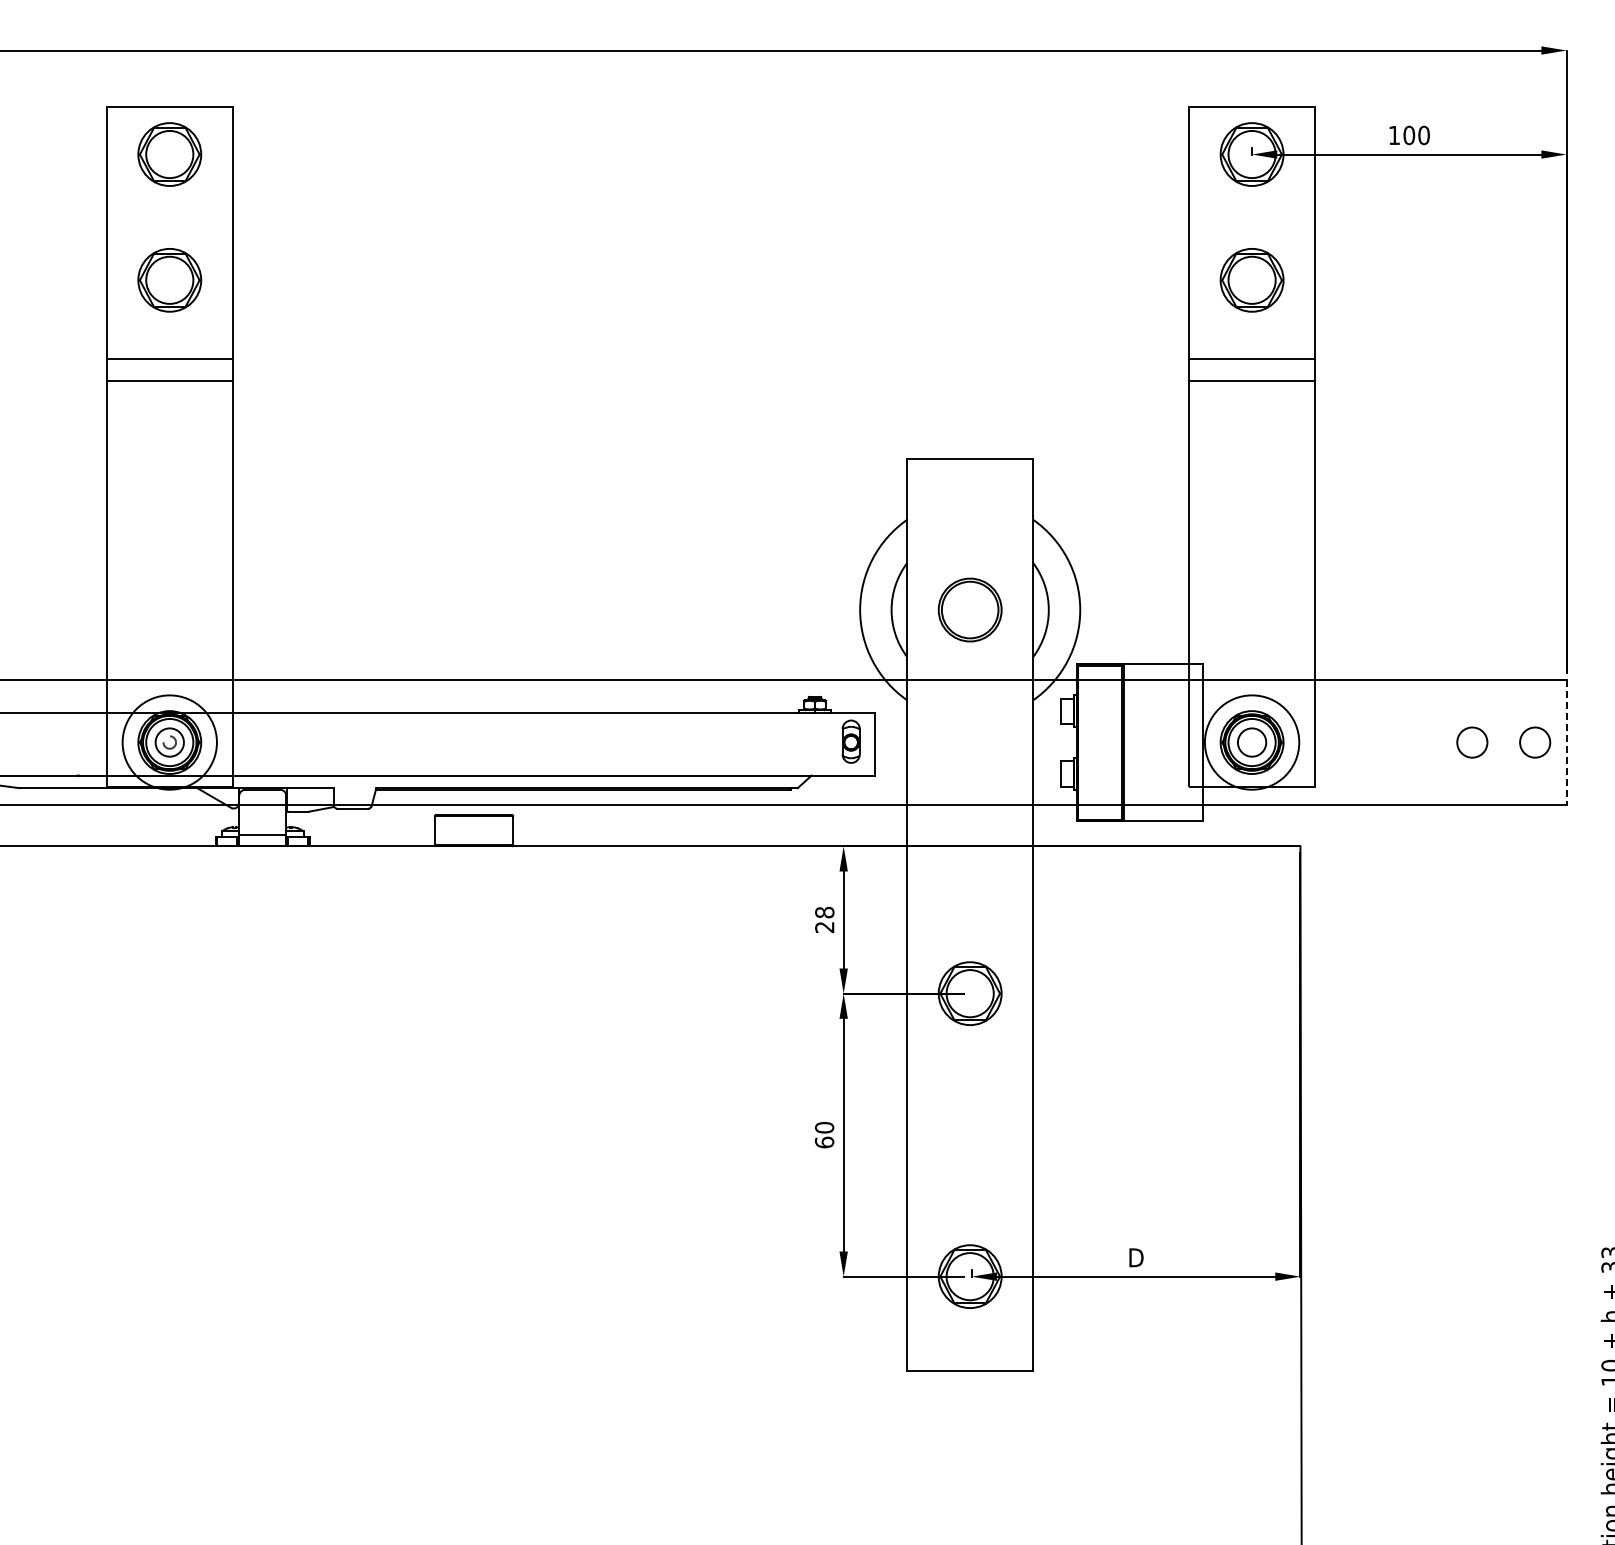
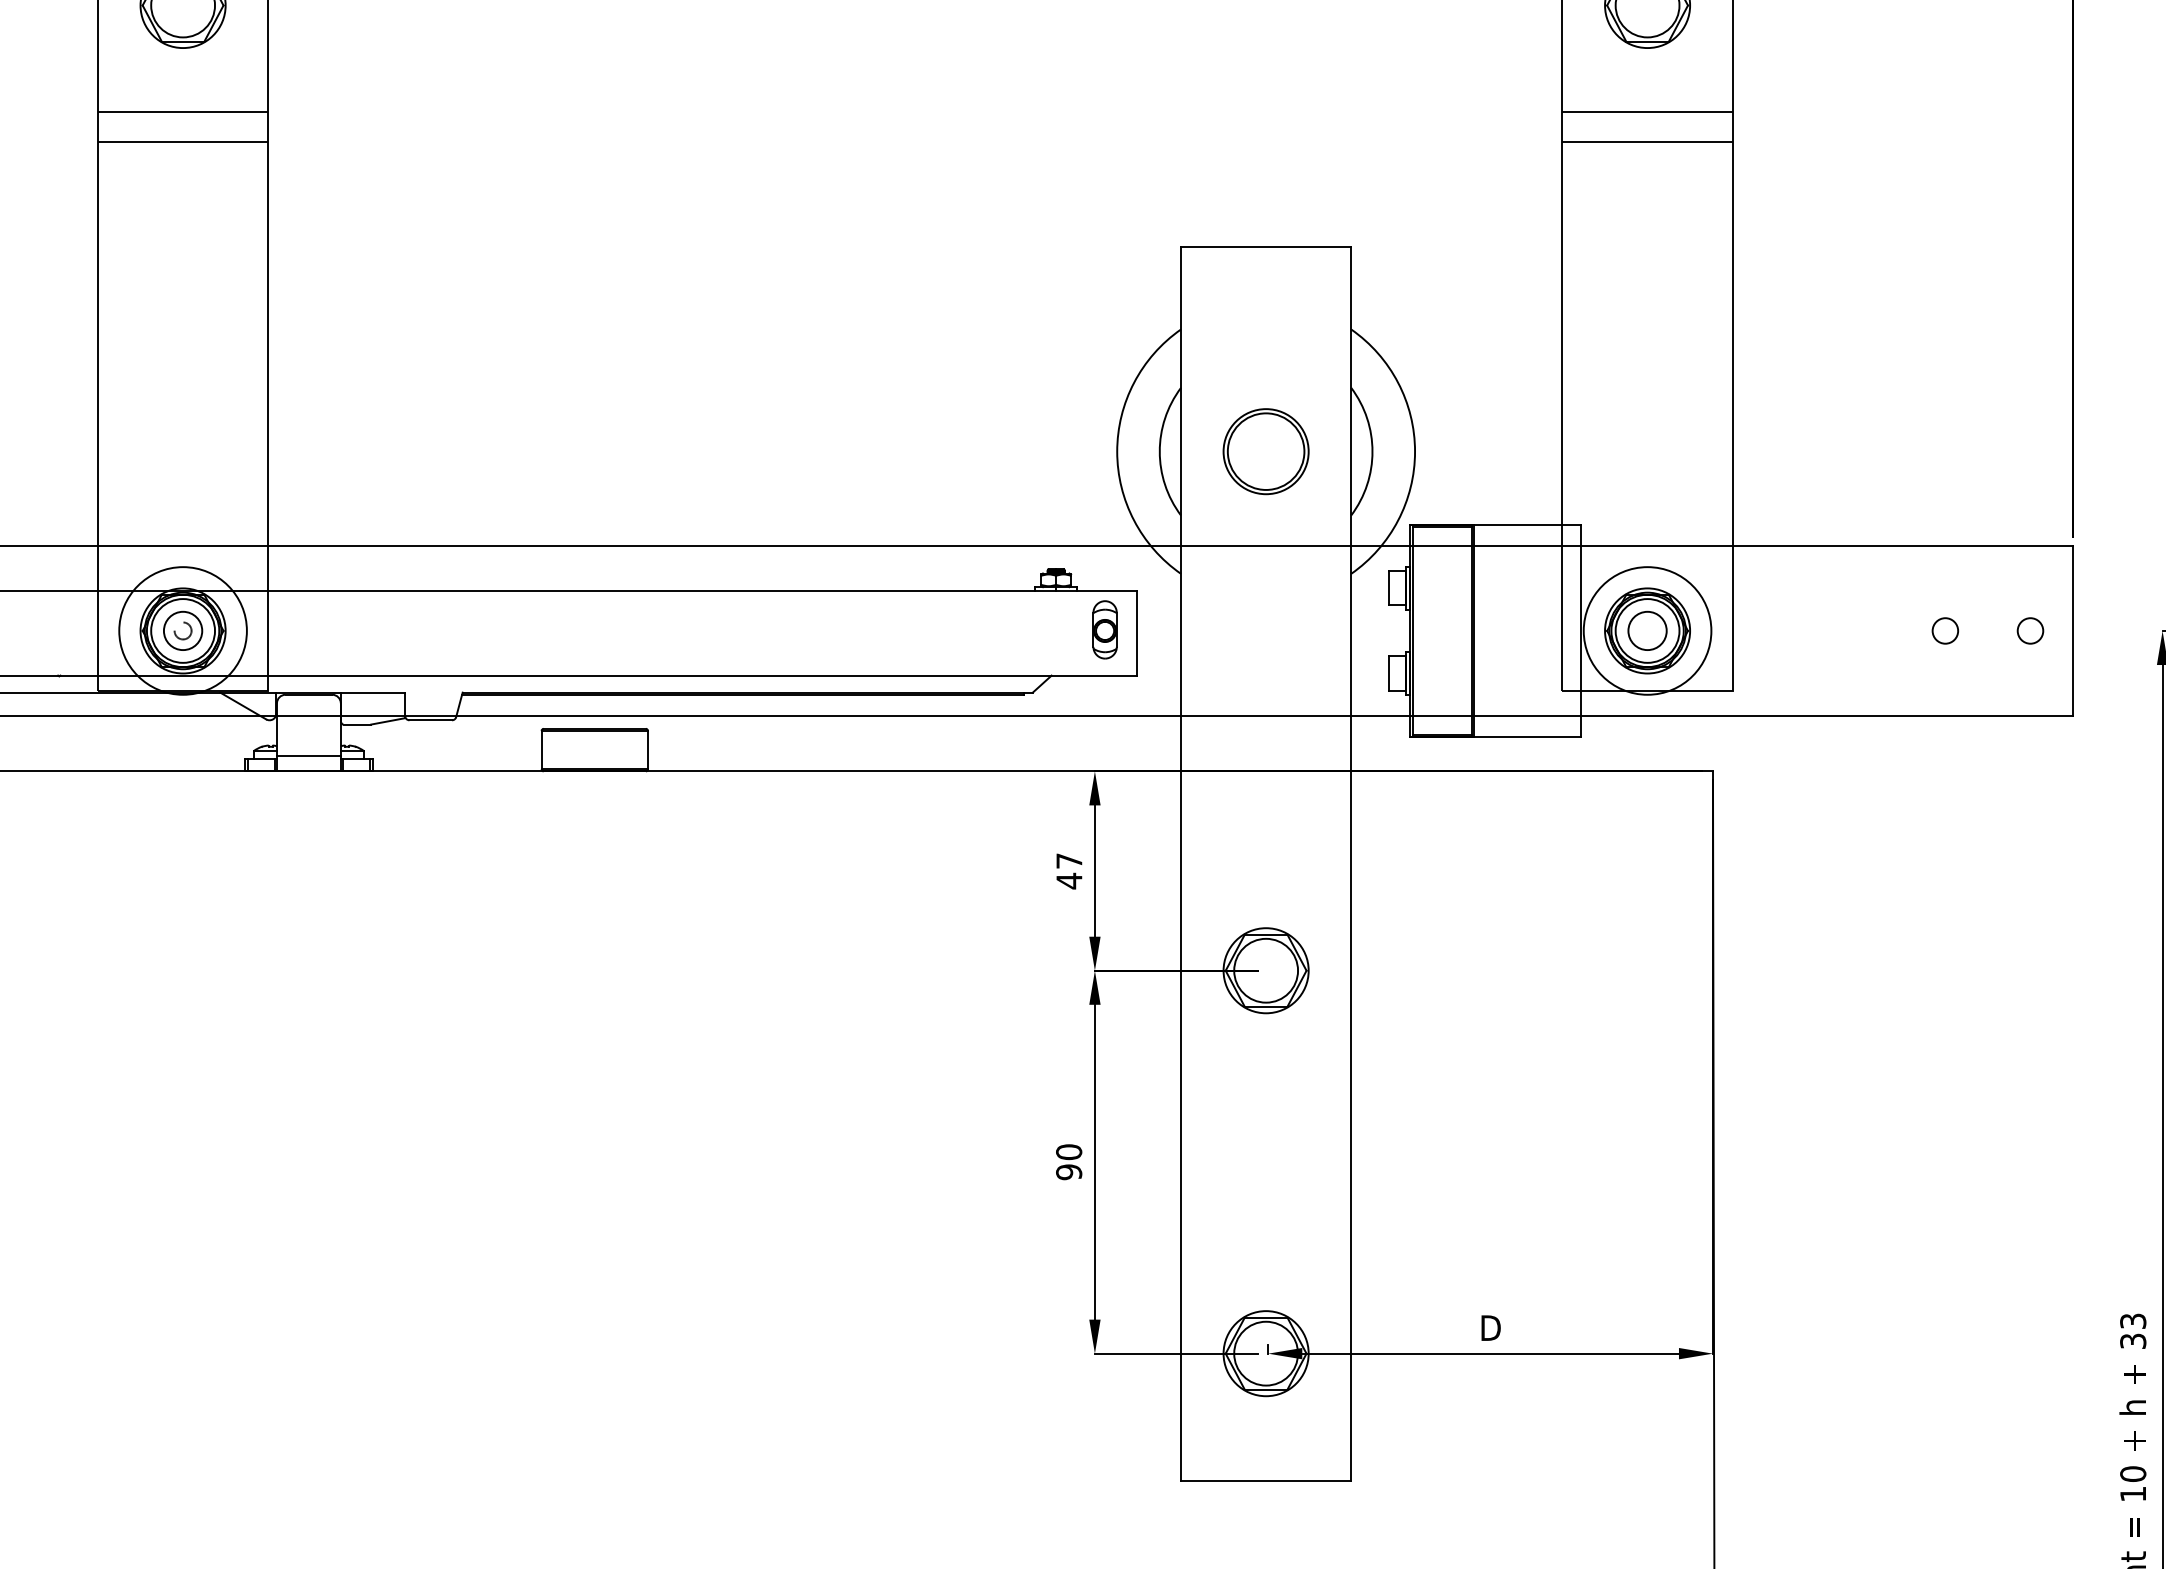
circle: (1471, 742) -> (1944, 630), size x0.62
circle: (1534, 742) -> (2029, 630), size x0.62
line: (1566, 742) -> (2072, 630), dashed -> solid
text: (824, 919) -> (1068, 870), 28 -> 47
text: (824, 1142) -> (1068, 1172), 60 -> 90

